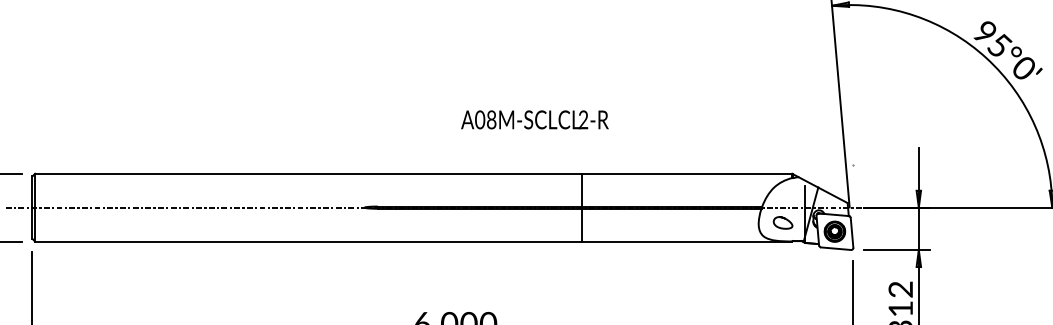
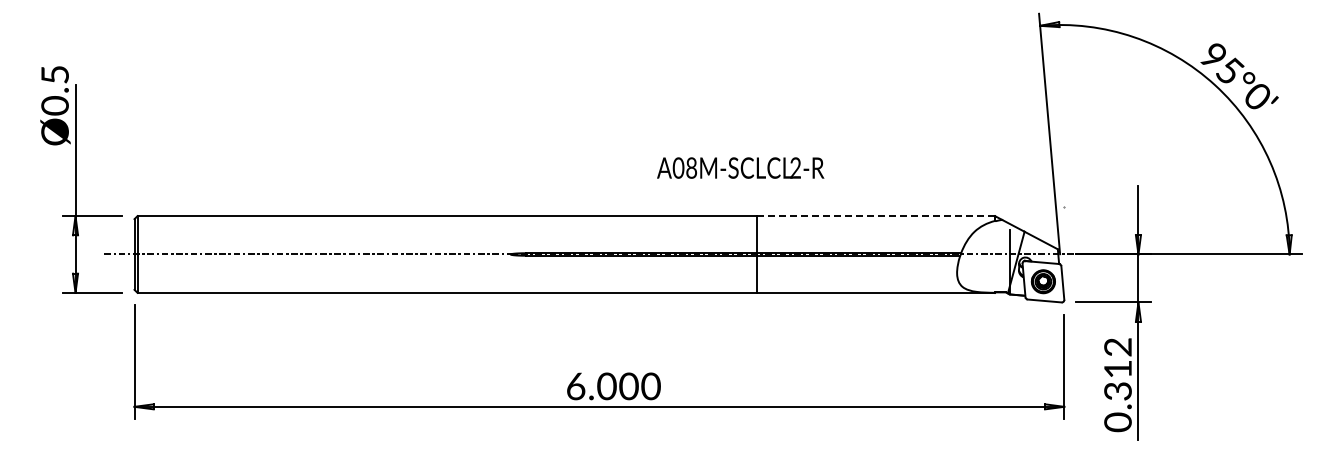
text: (534, 119) -> (740, 167), moved
line: (687, 174) -> (876, 216), solid -> dashed
curve: (783, 219) -> (985, 267), removed

